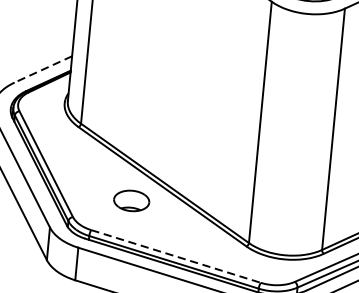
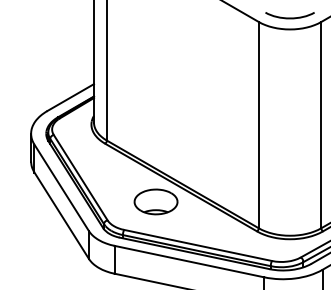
line: (43, 69) -> (70, 97), dashed -> solid
part: (131, 200) -> (155, 201), size x1.43
line: (176, 256) -> (198, 245), dashed -> solid

